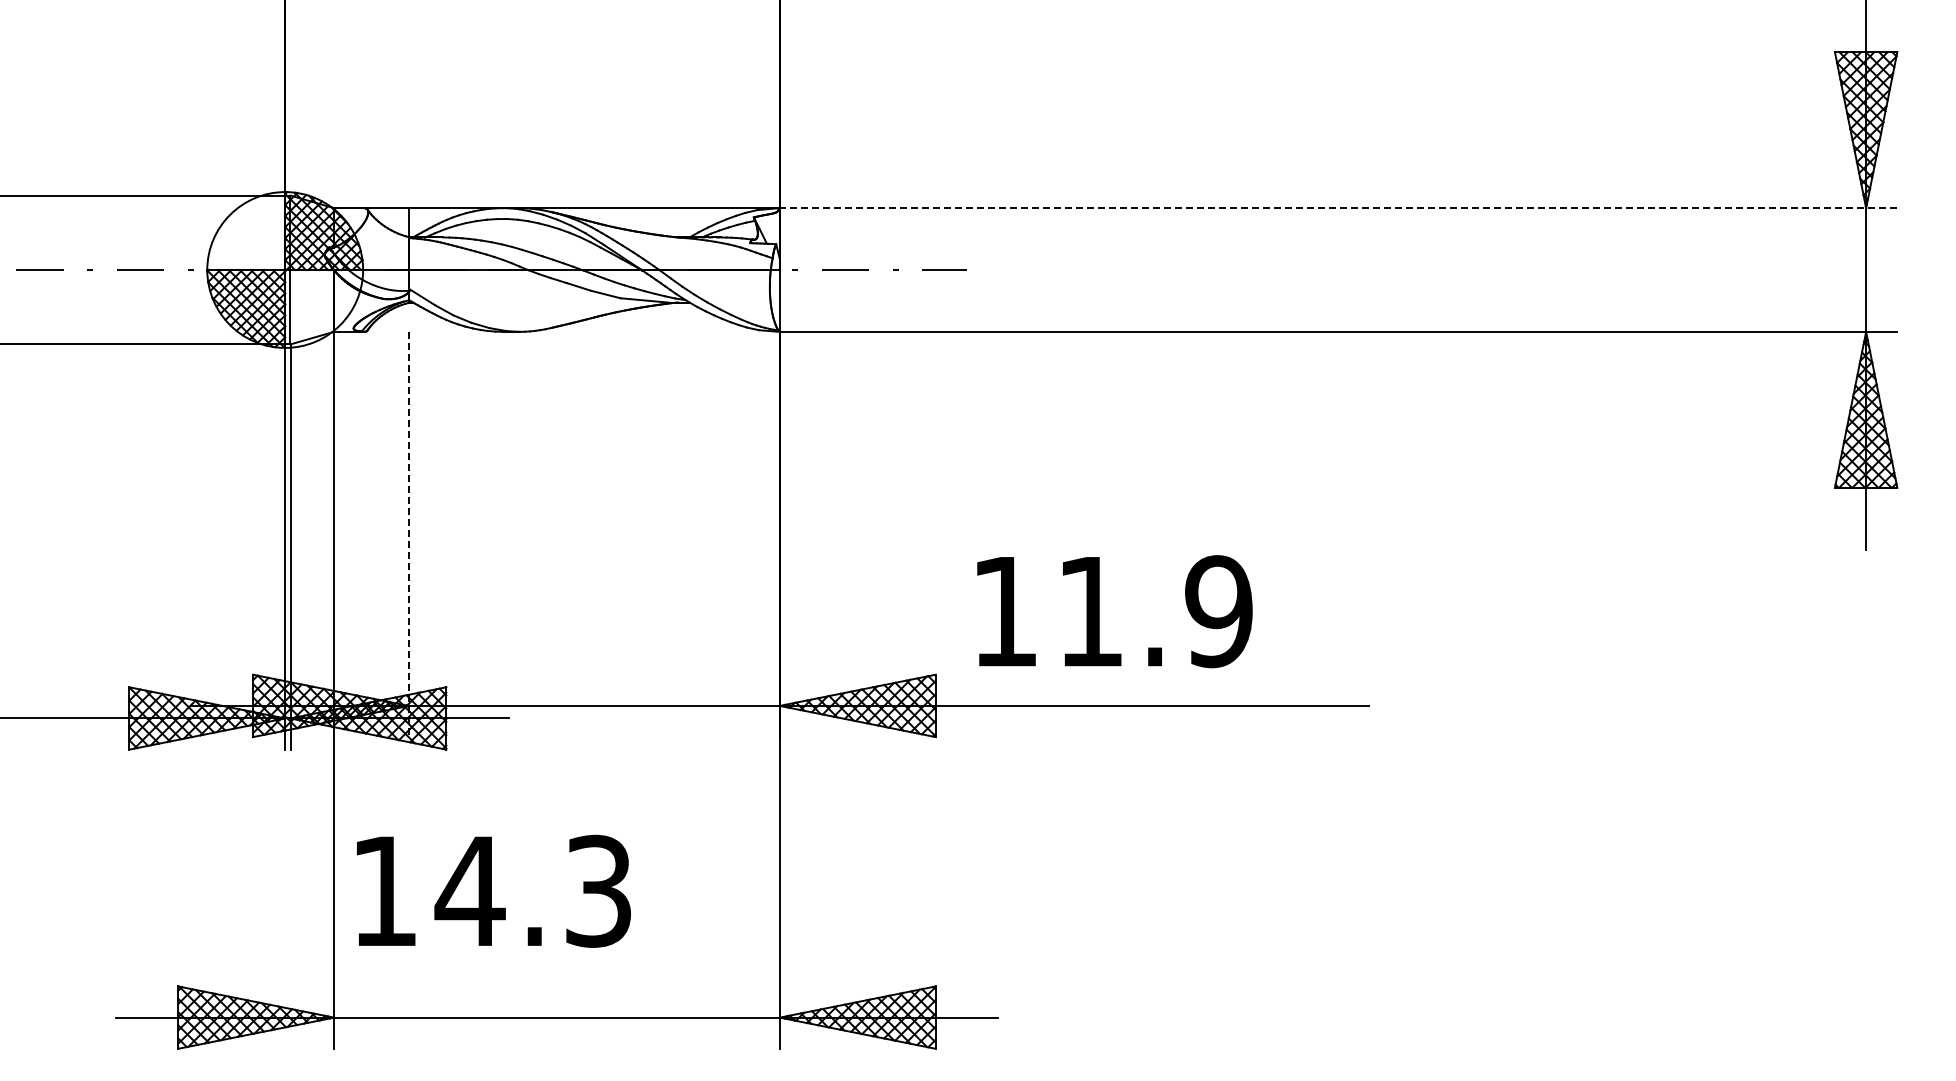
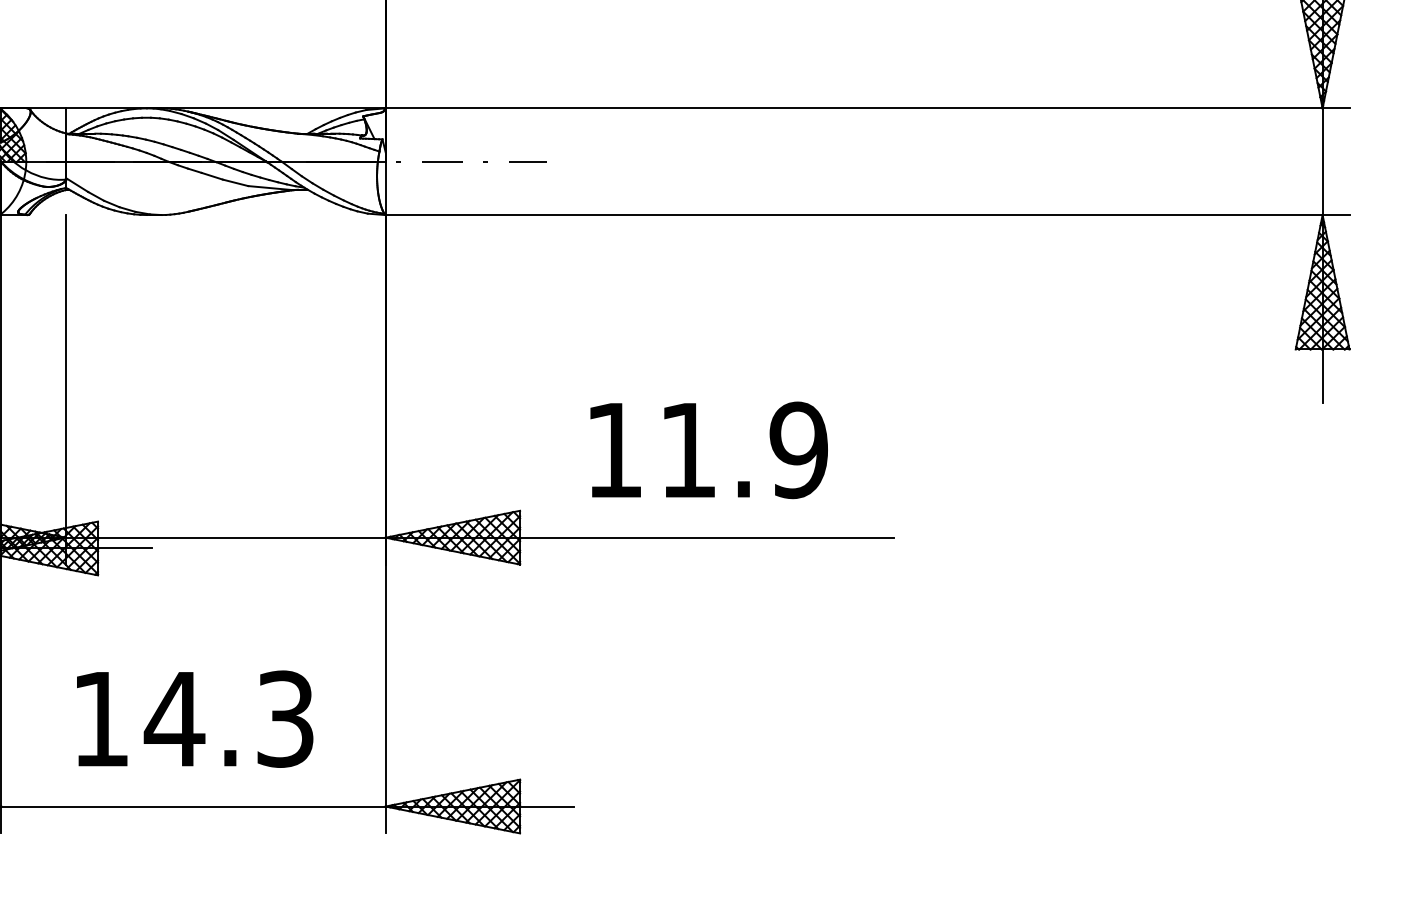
line: (1338, 208) -> (867, 108), dashed -> solid
line: (408, 534) -> (65, 389), dashed -> solid
text: (1114, 611) -> (708, 450), moved
text: (493, 890) -> (194, 718), moved

